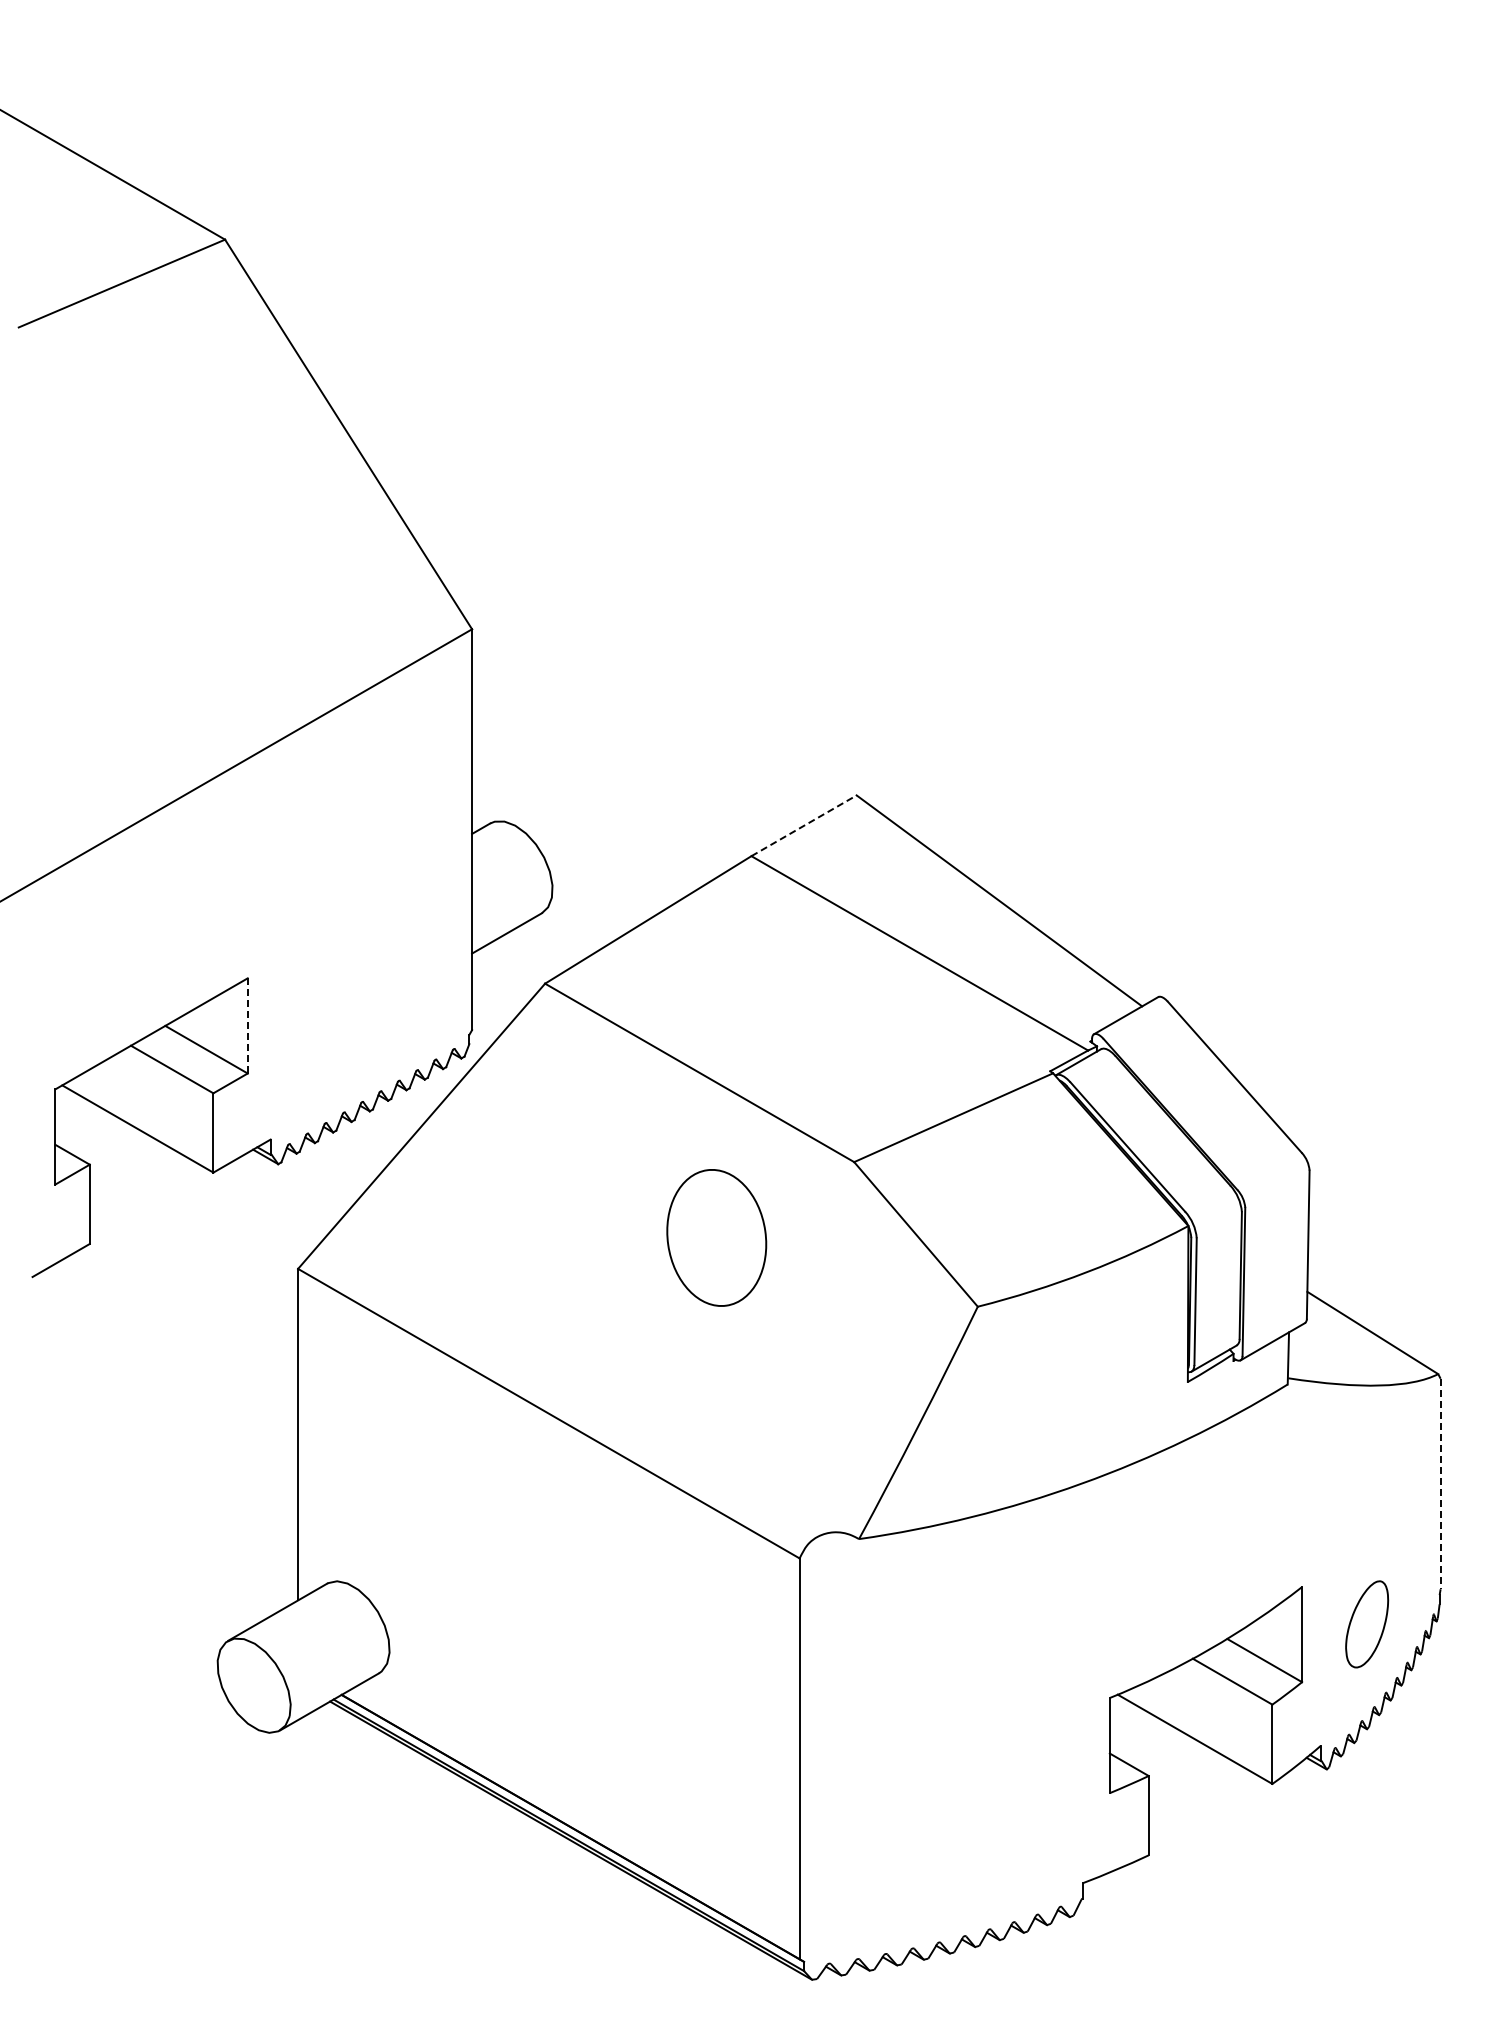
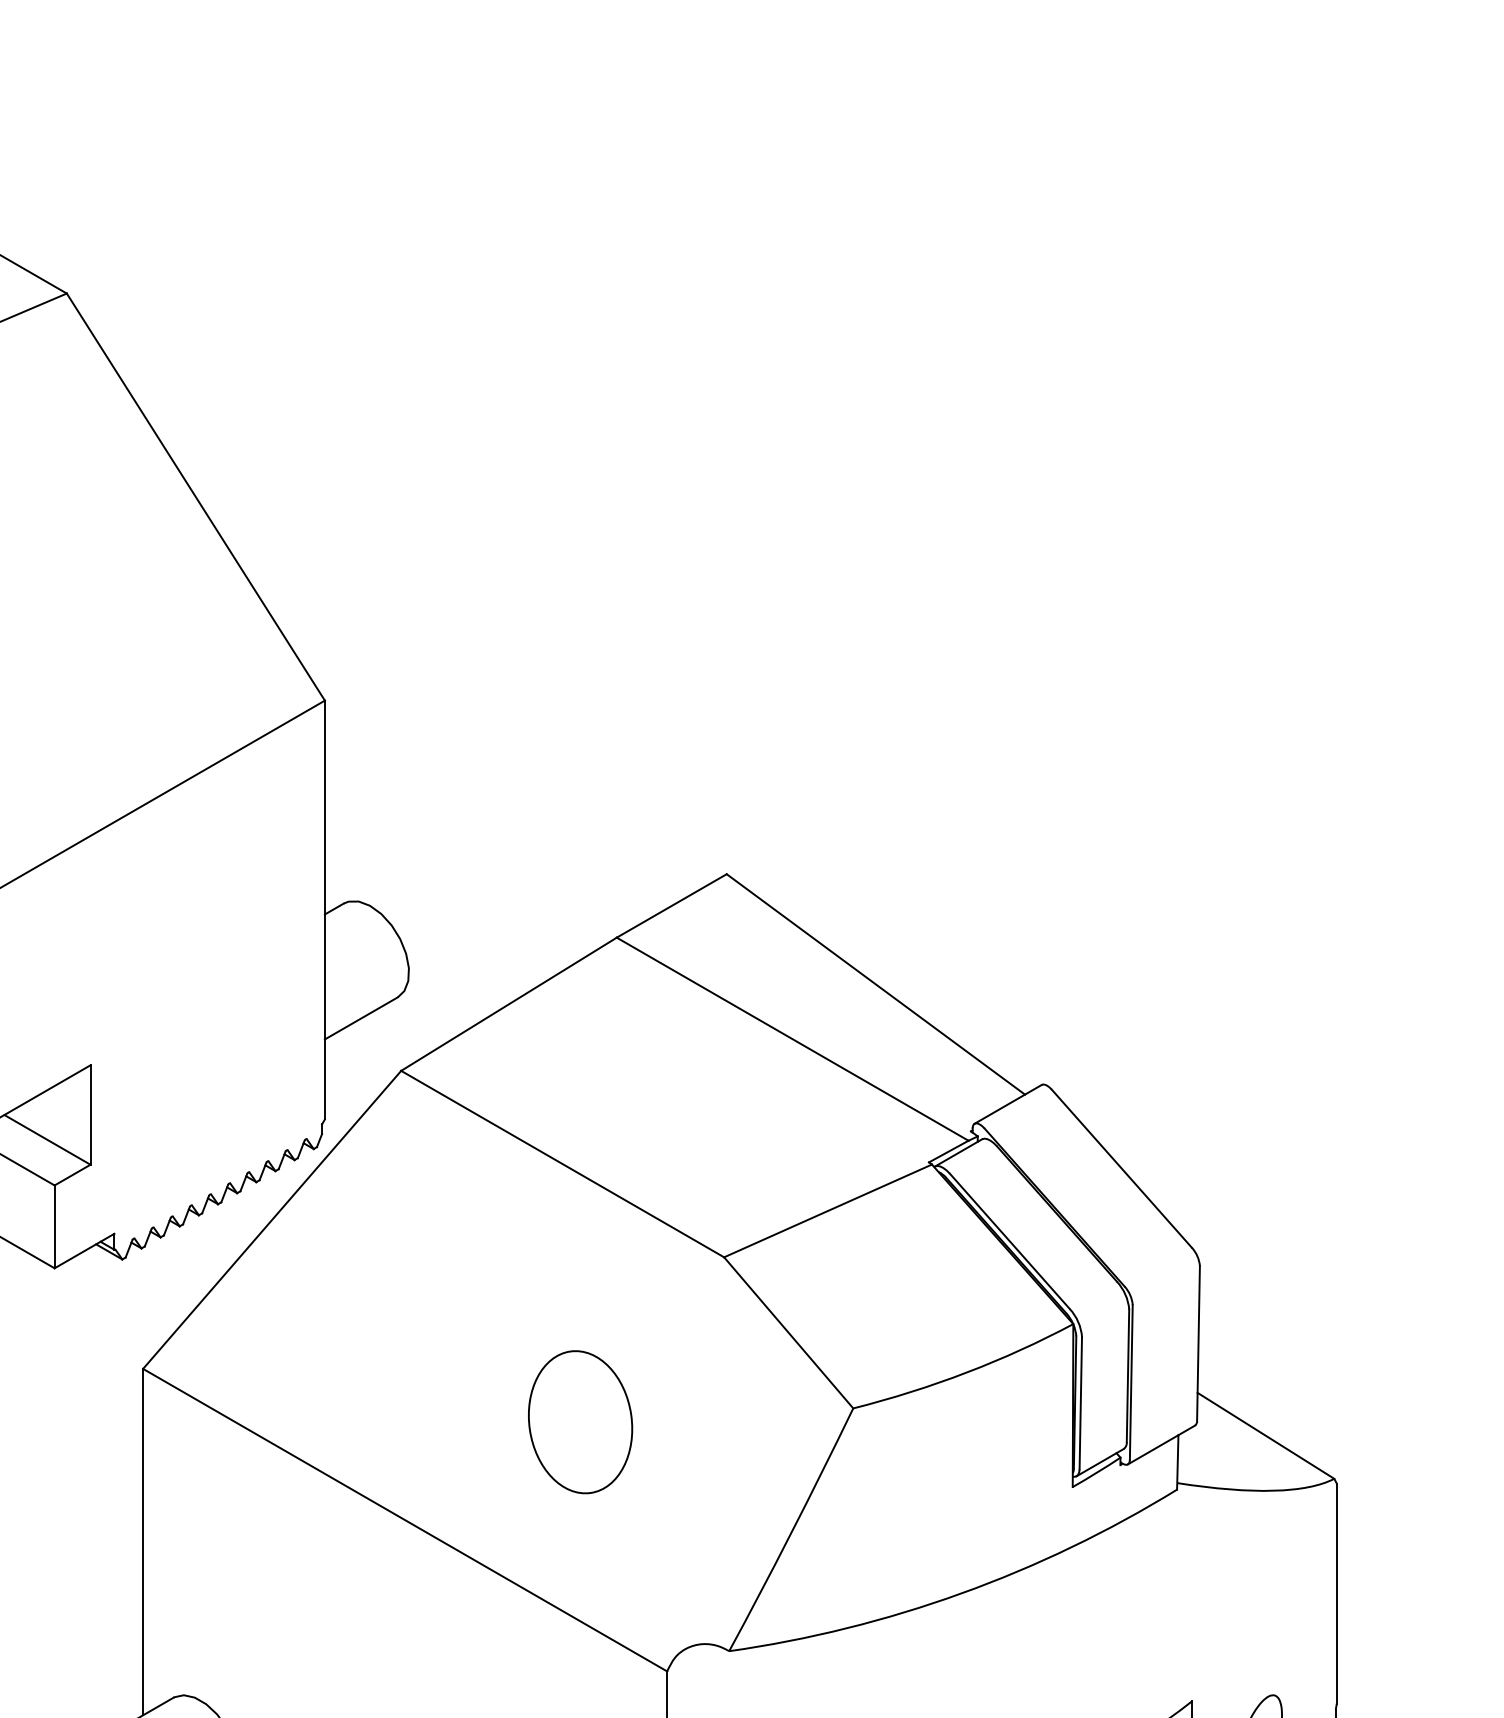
line: (804, 825) -> (672, 905), dashed -> solid
line: (247, 1025) -> (90, 1114), dashed -> solid
part: (716, 1237) -> (580, 1421), moved
line: (1440, 1484) -> (1336, 1594), dashed -> solid

